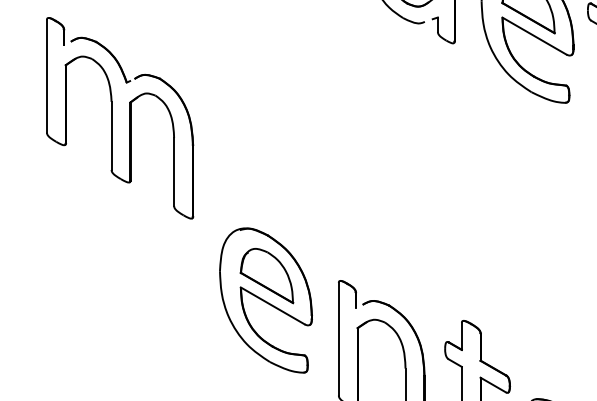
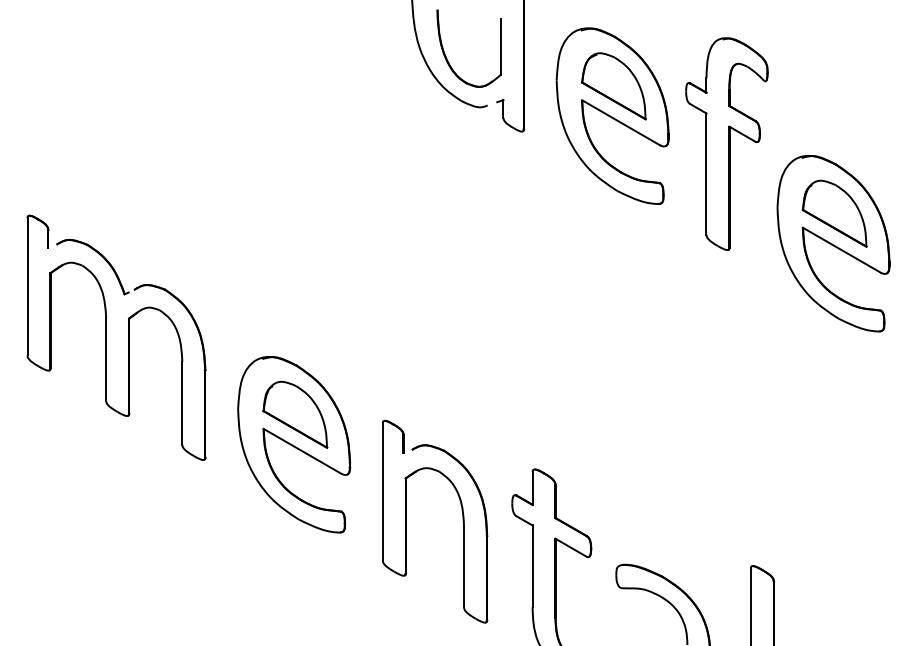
part: (111, 118) -> (106, 337), moved

